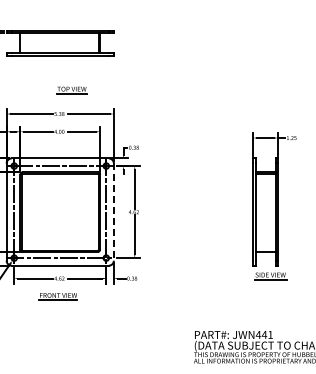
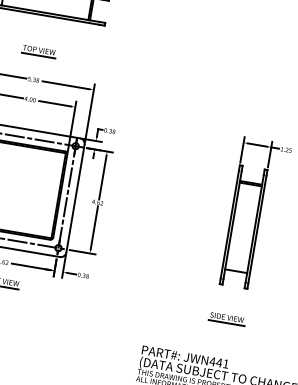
part: (71, 90) -> (38, 51), moved
line: (113, 212) -> (75, 198), dashed -> solid
part: (270, 276) -> (226, 319), moved

